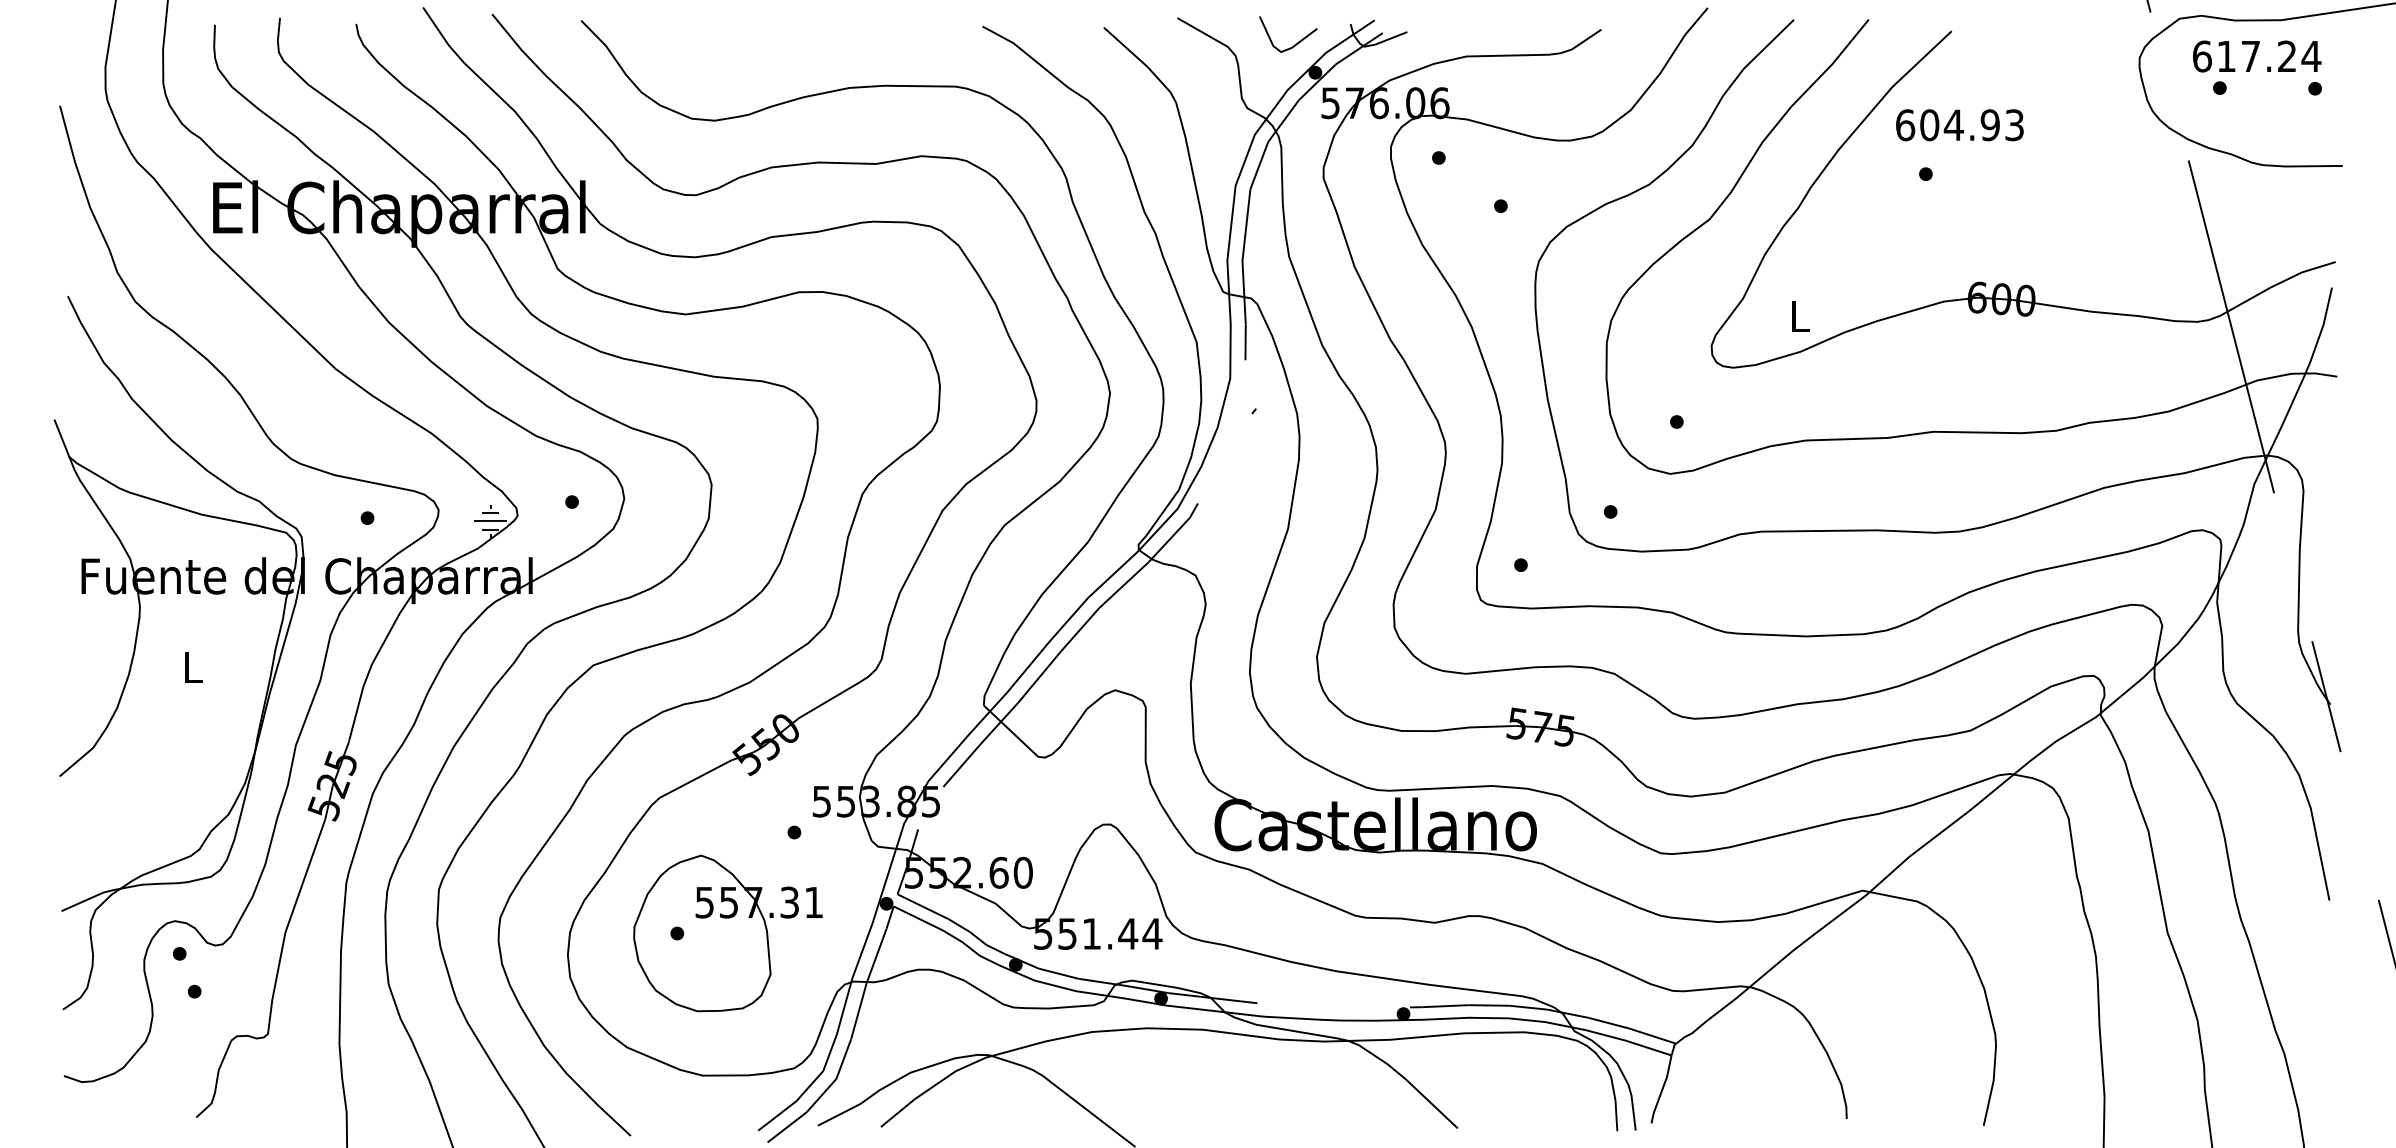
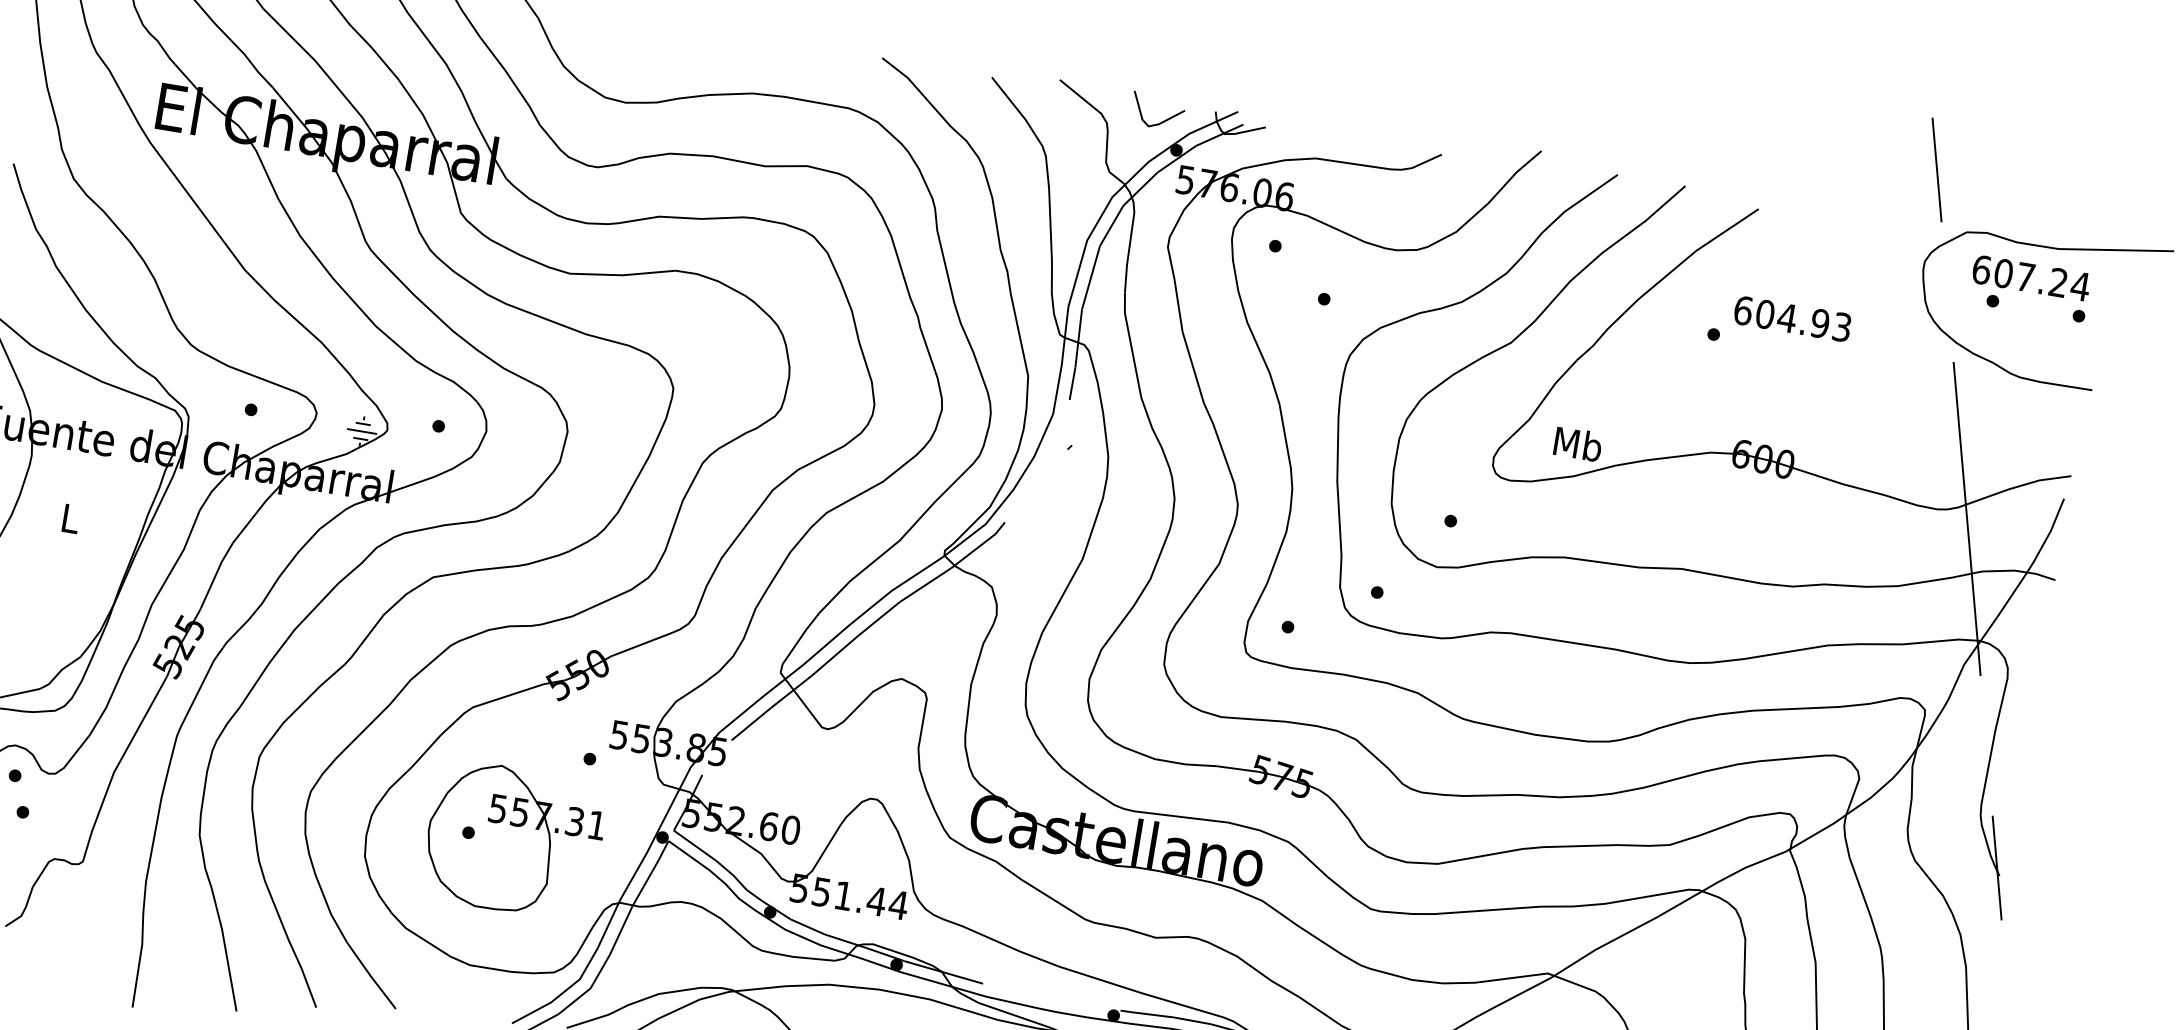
text: (2226, 56) -> (2003, 273), 617.24 -> 607.24
text: (1959, 125) -> (1792, 319), moved
text: (1799, 316) -> (1577, 444), L -> Mb

